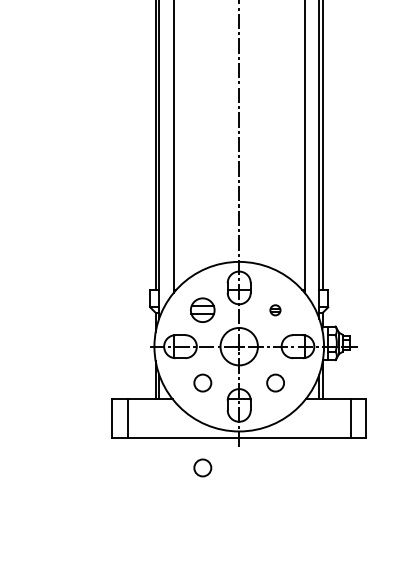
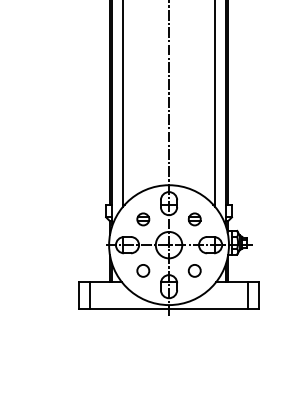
part: (203, 310) -> (143, 219), size x0.71
part: (275, 310) -> (194, 219), size x1.67
circle: (203, 467) -> (143, 330), removed

